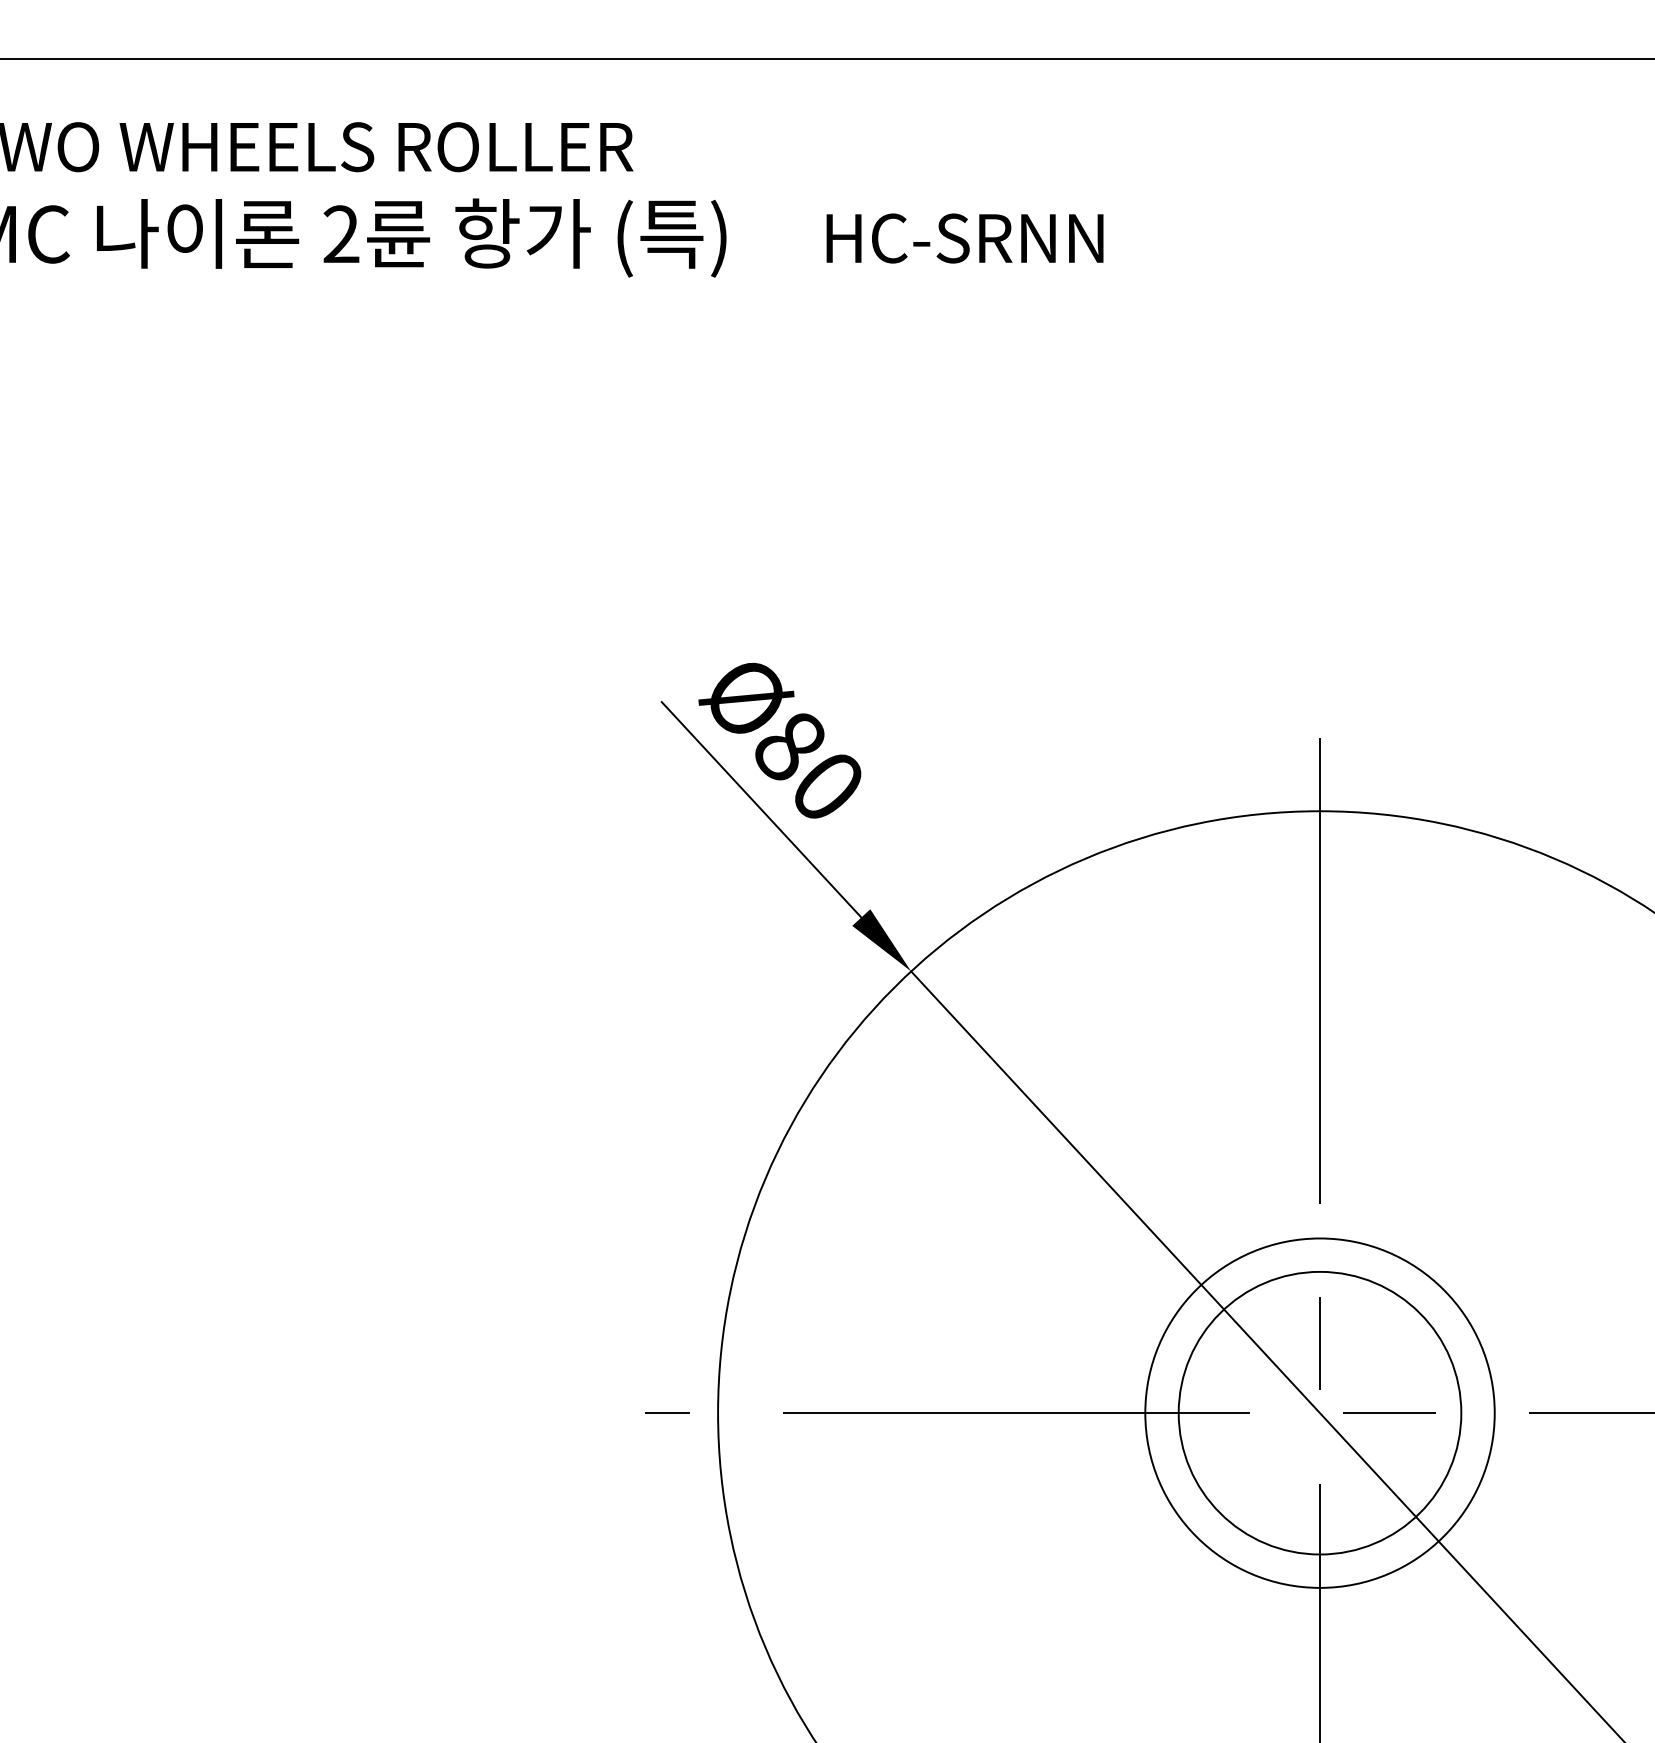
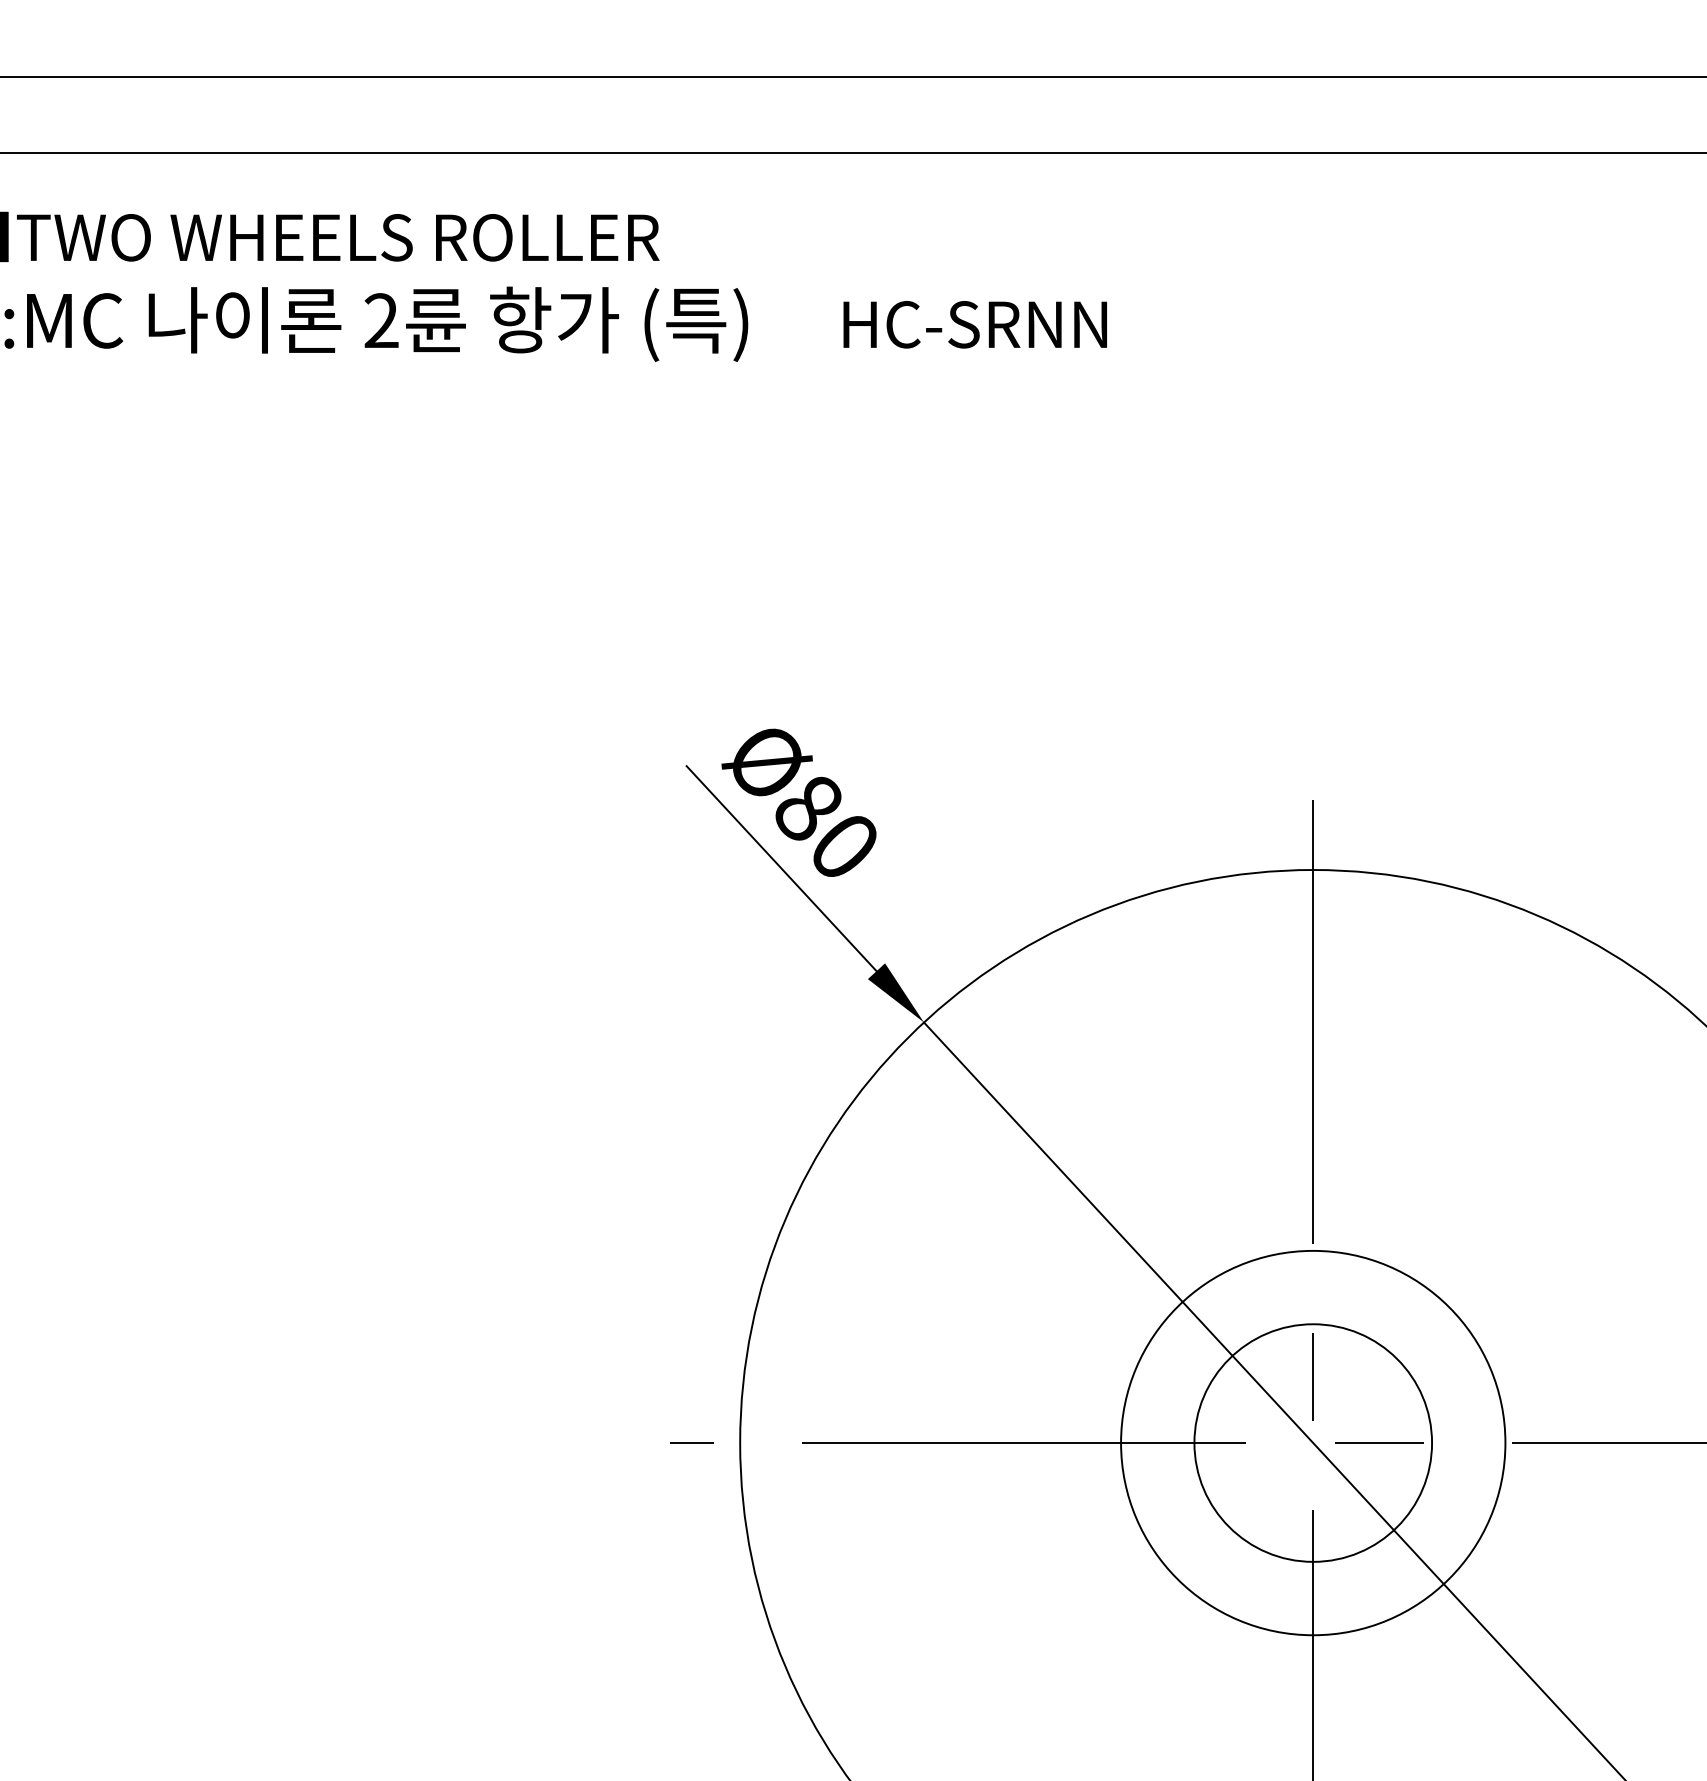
circle: (1320, 1412) -> (1313, 1442), size x0.71
circle: (1320, 1412) -> (1313, 1442), size x1.43

